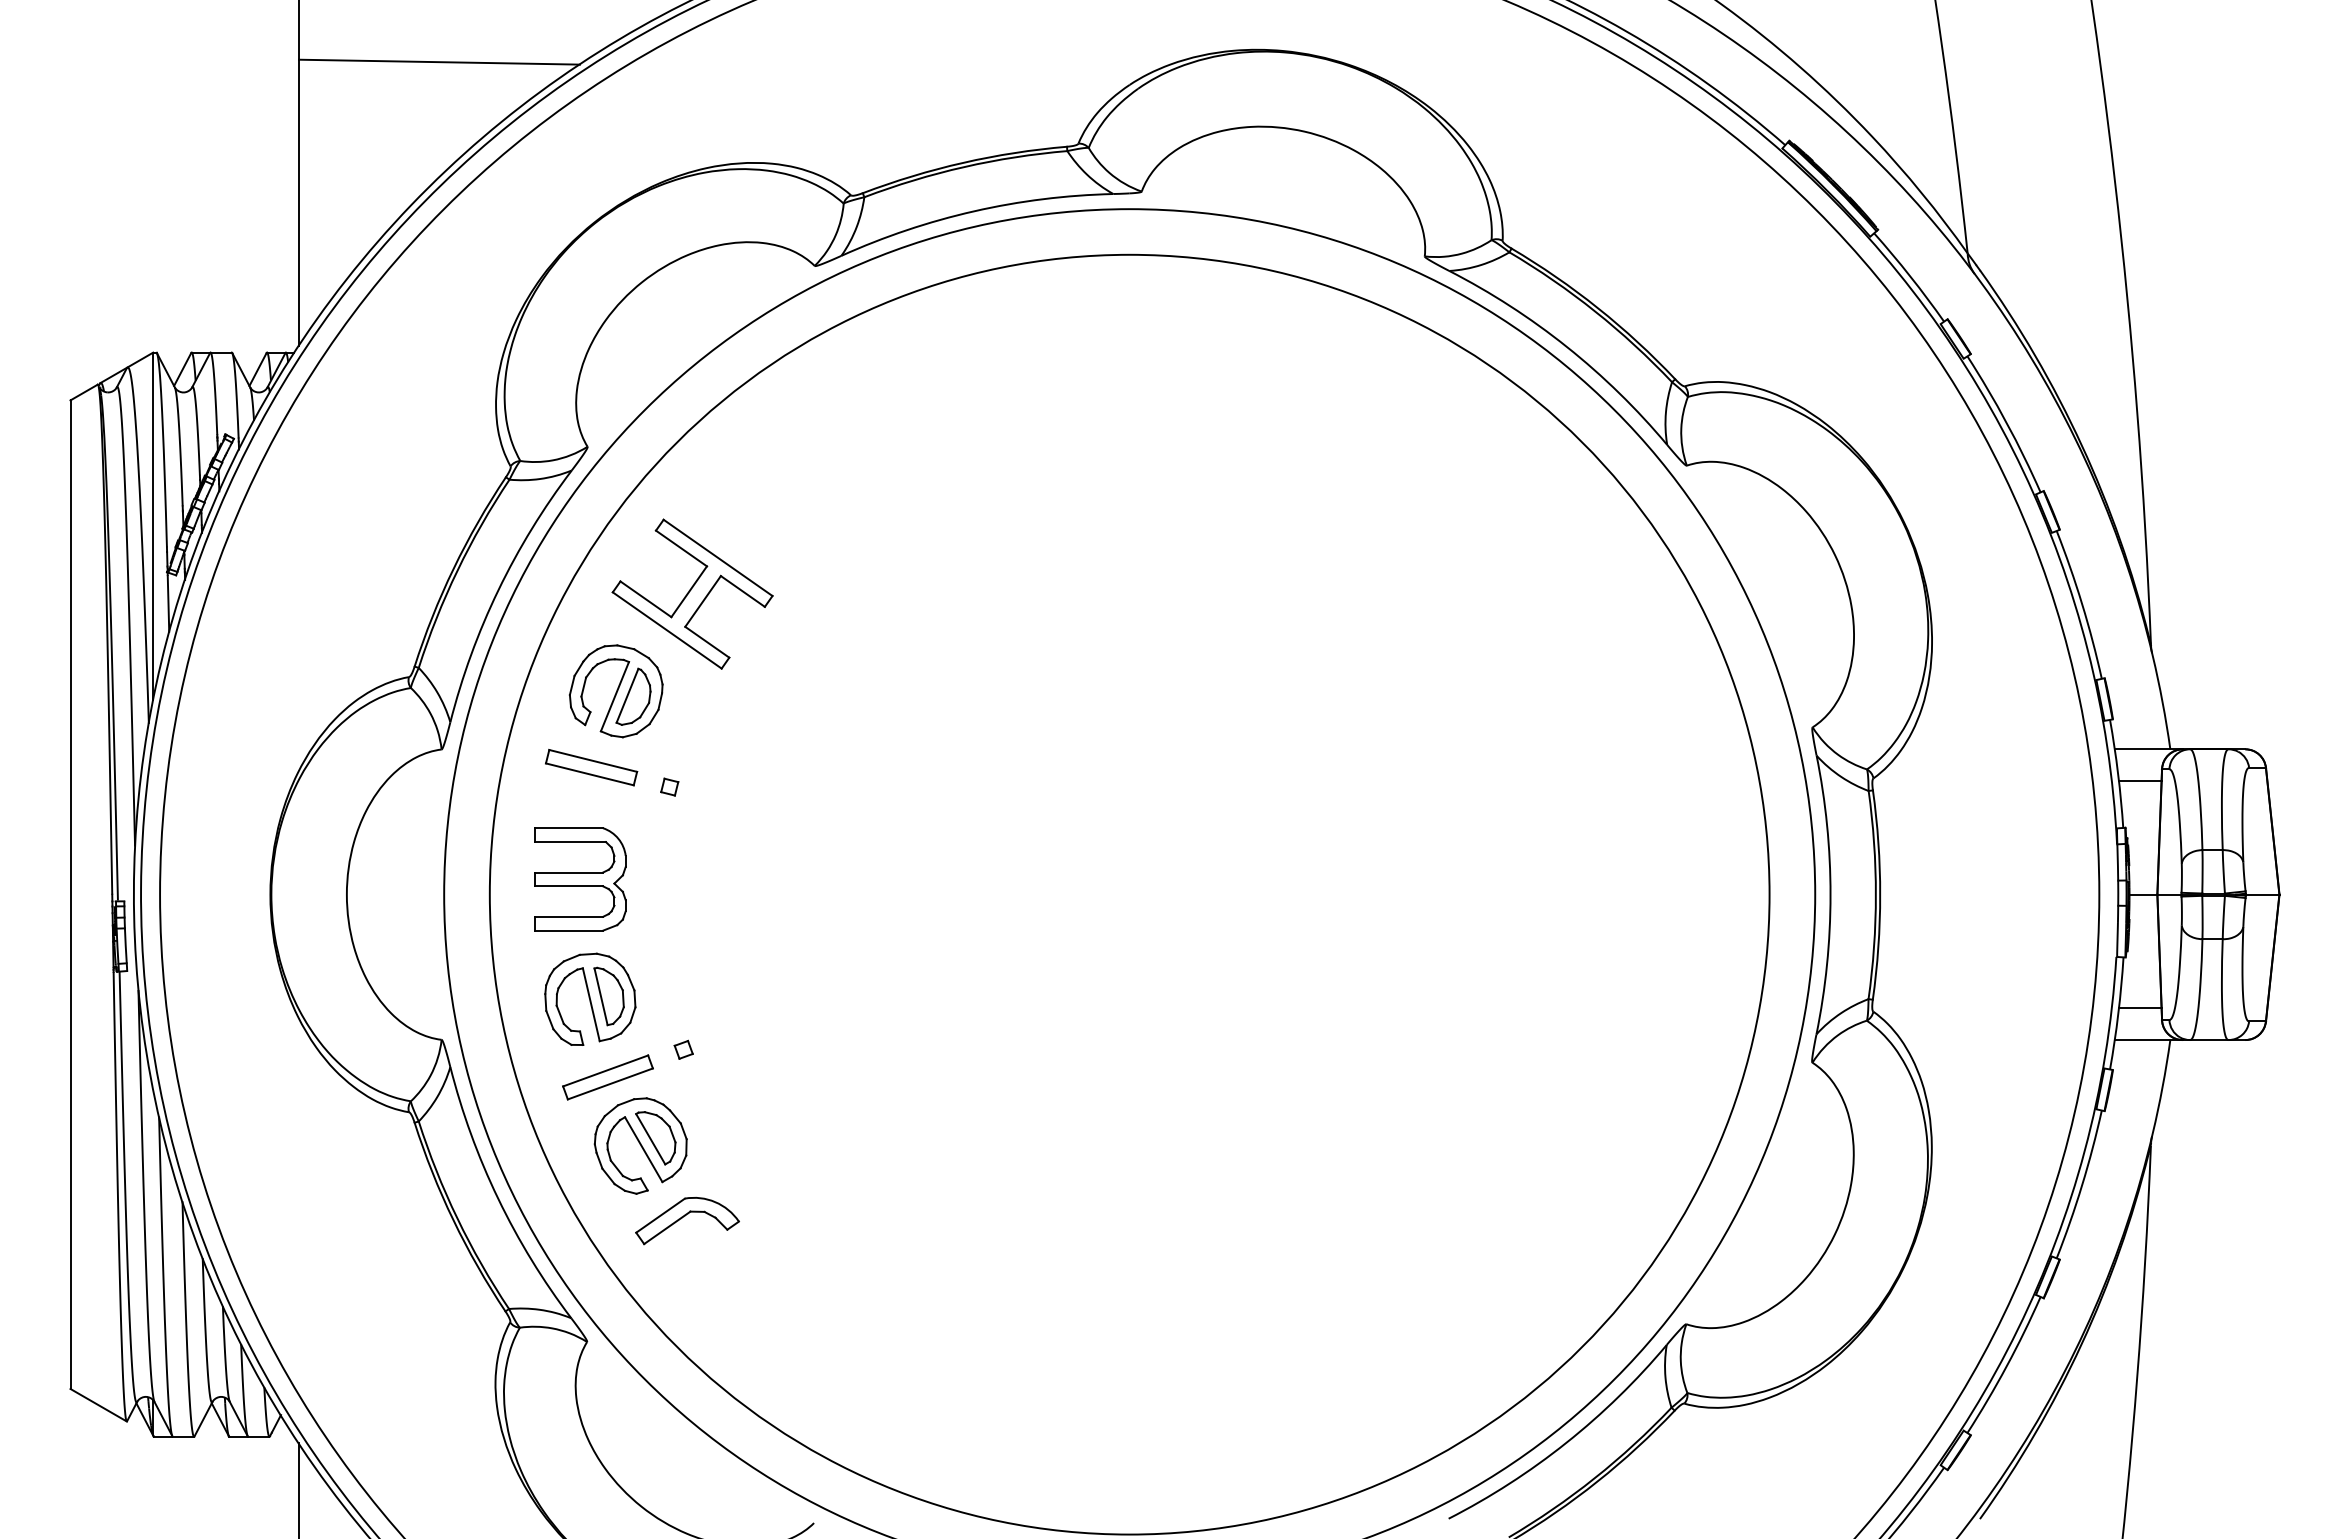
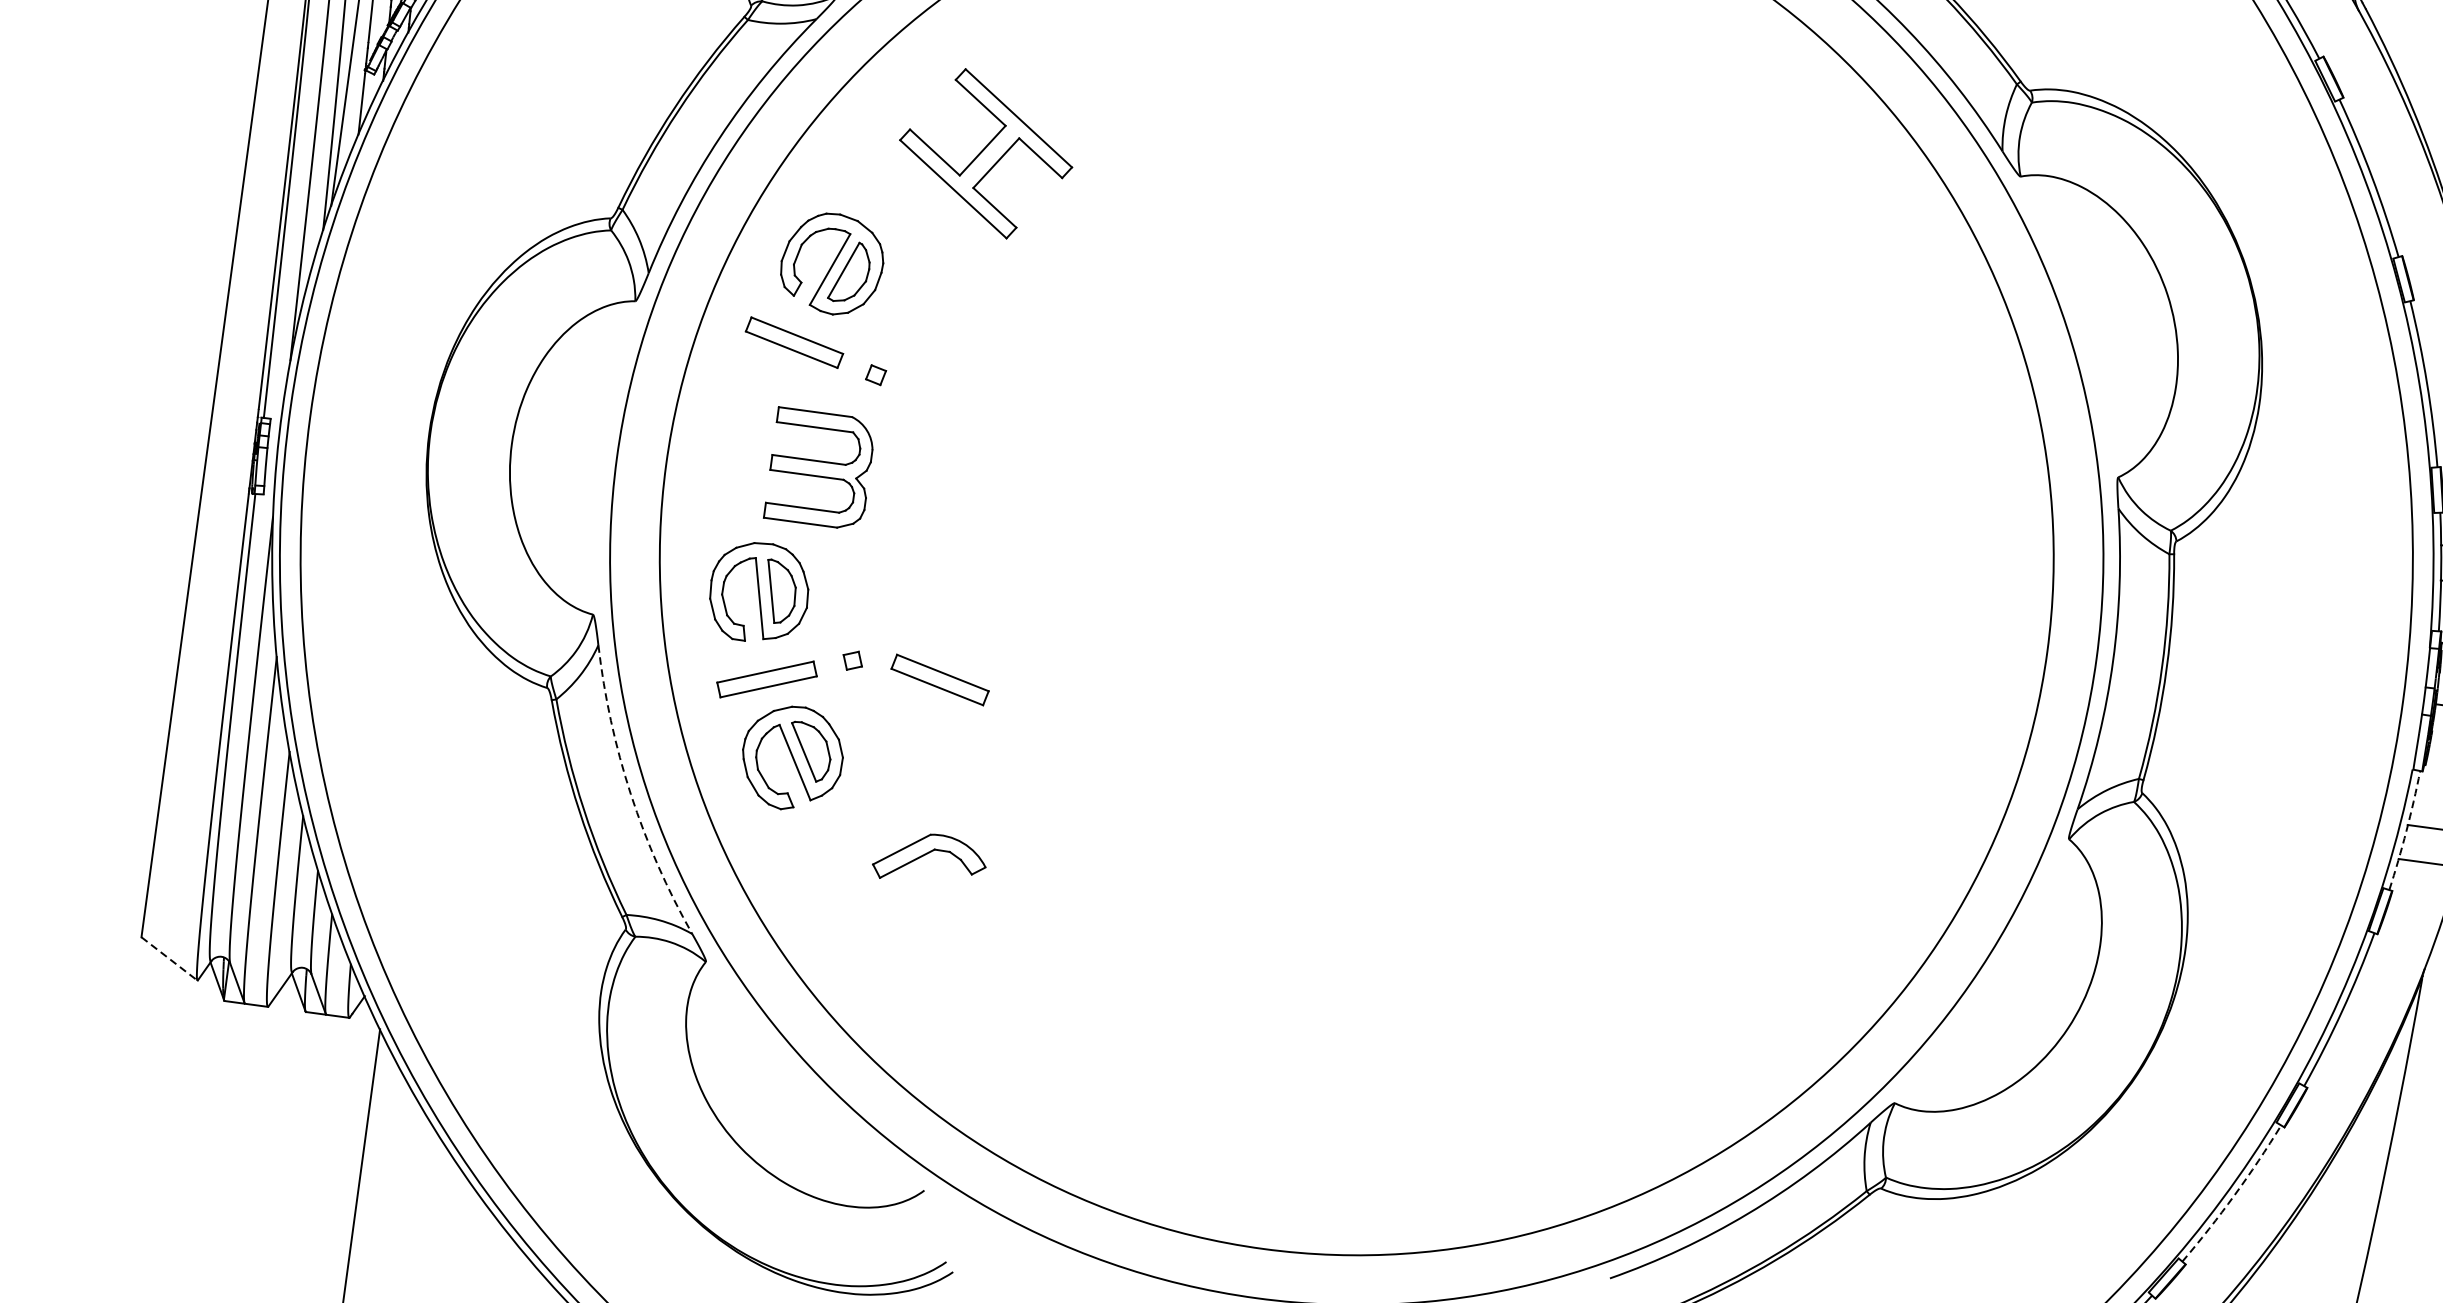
part: (692, 593) -> (986, 153), moved
part: (580, 879) -> (820, 469), moved
arc: (2118, 1013) -> (2406, 830), solid -> dashed
part: (765, 1056) -> (940, 679), added
arc: (498, 1198) -> (631, 794), solid -> dashed
part: (687, 1221) -> (930, 859), moved
arc: (2006, 1366) -> (2234, 1195), solid -> dashed
line: (99, 1405) -> (170, 959), solid -> dashed

